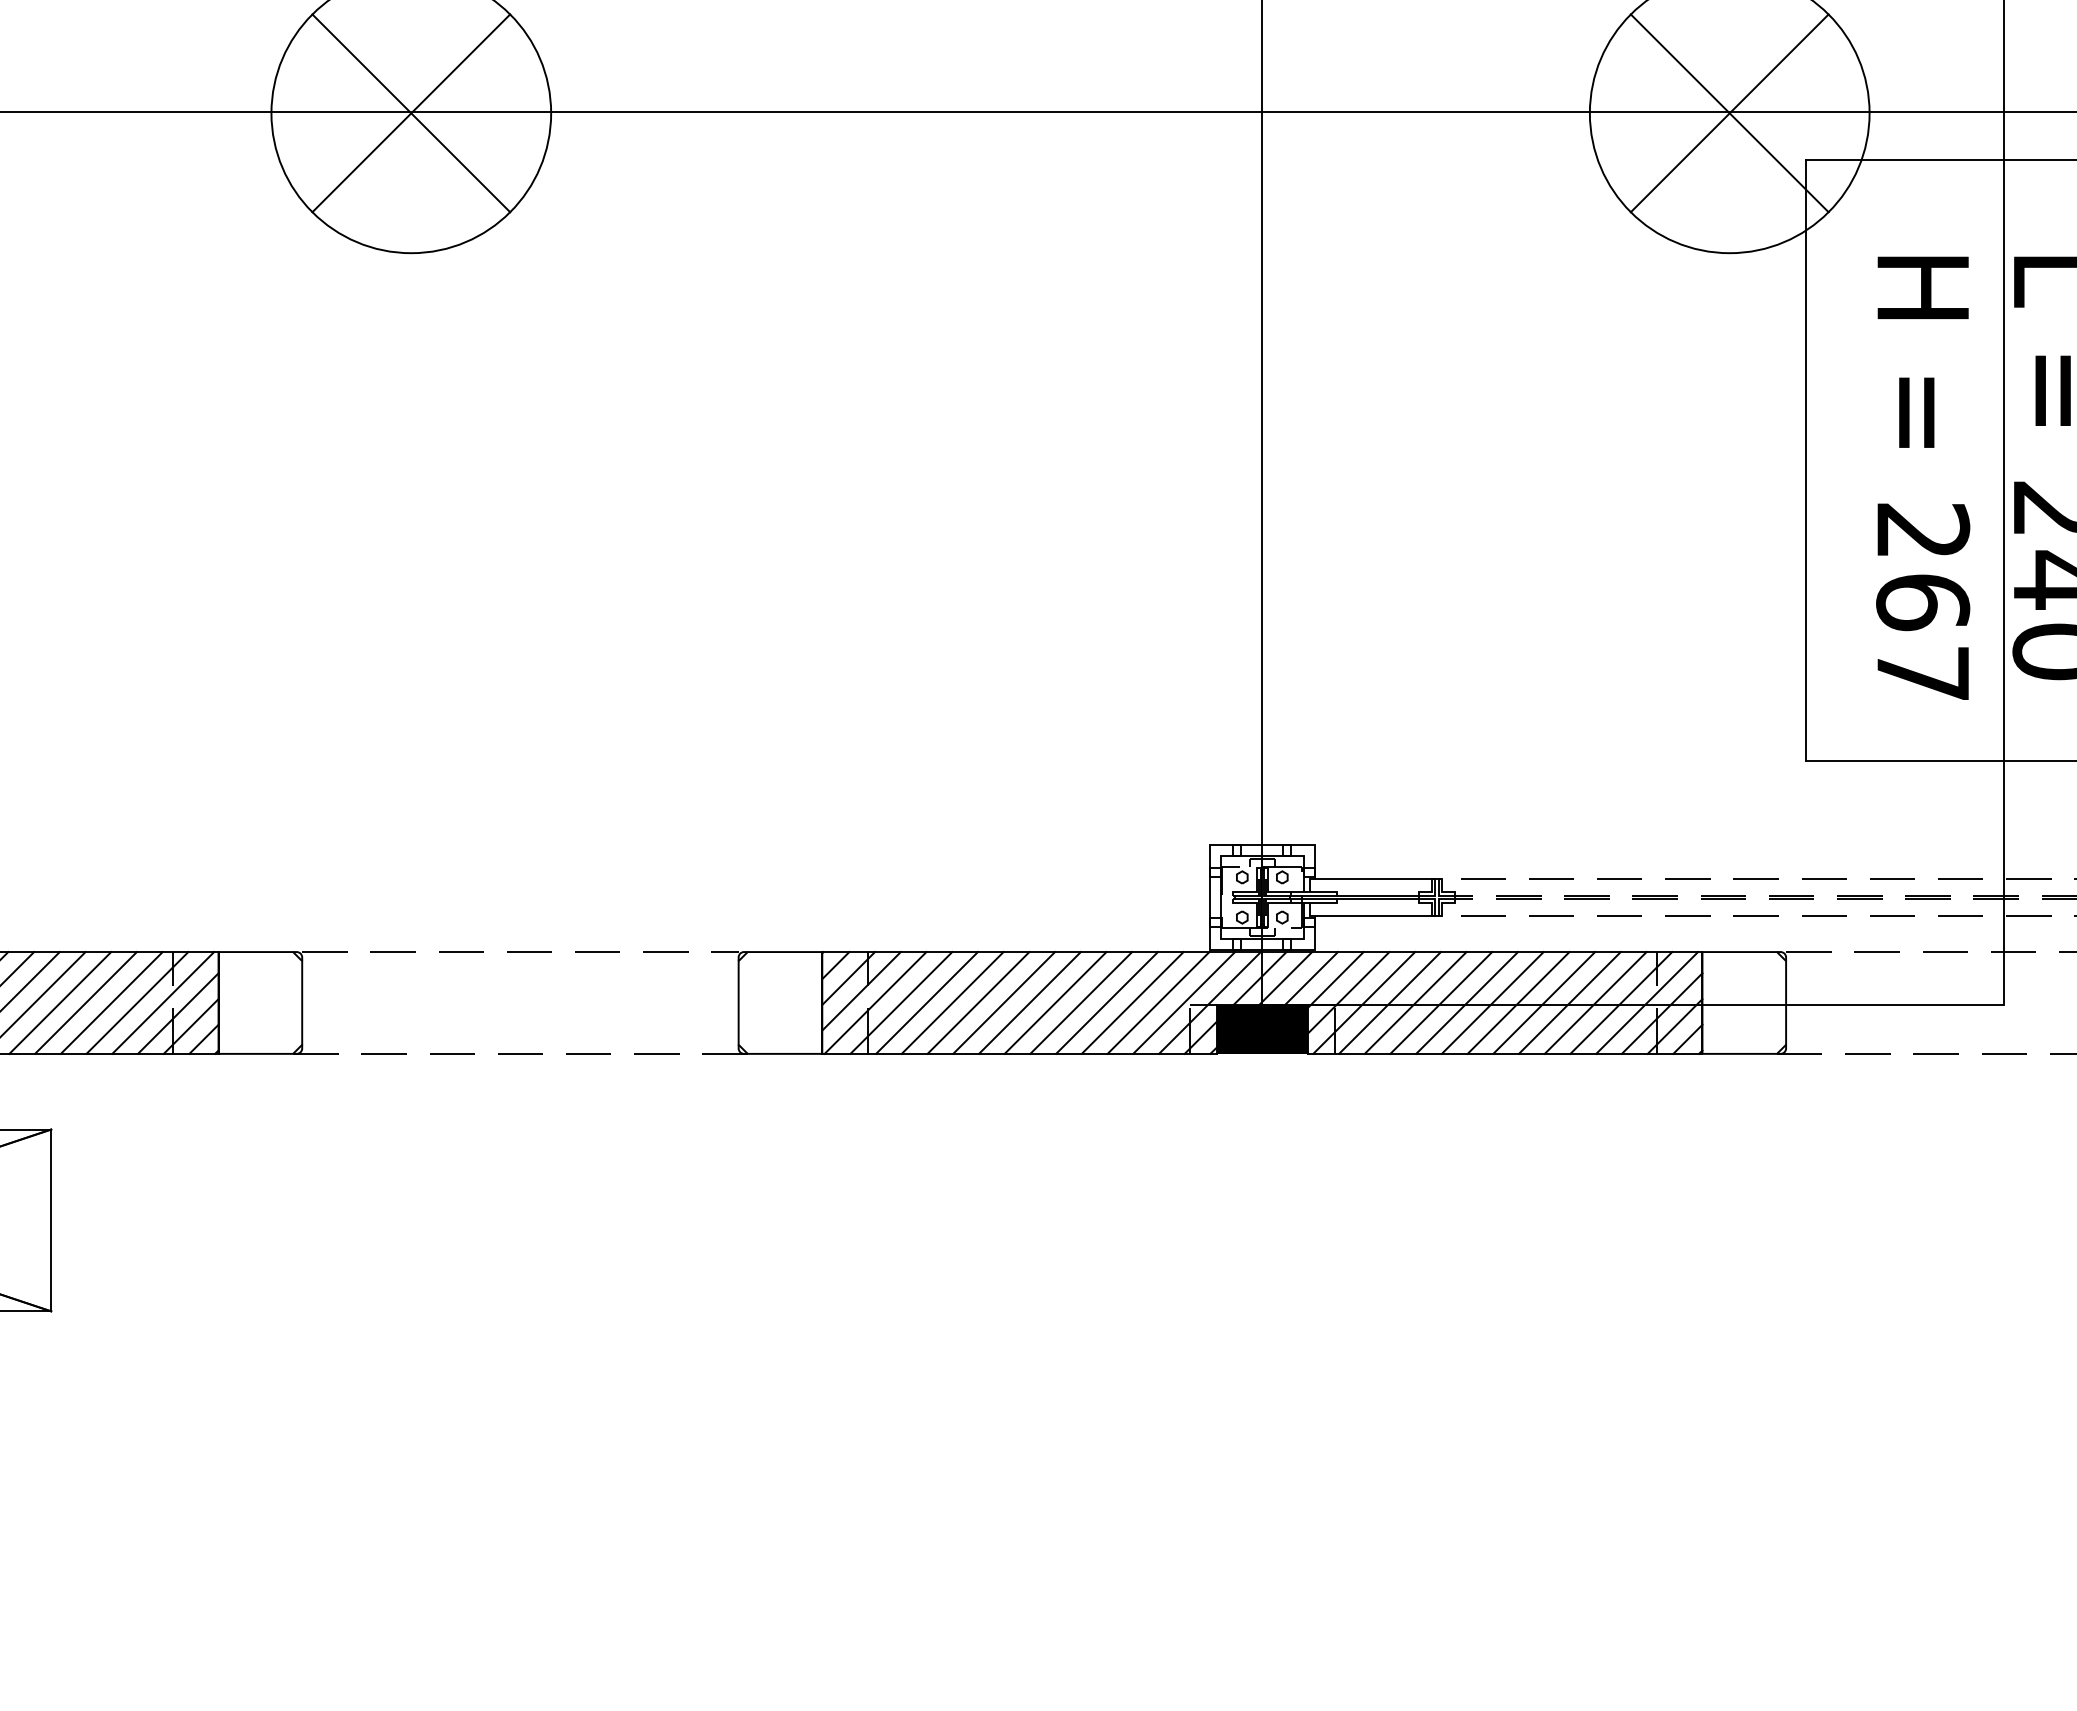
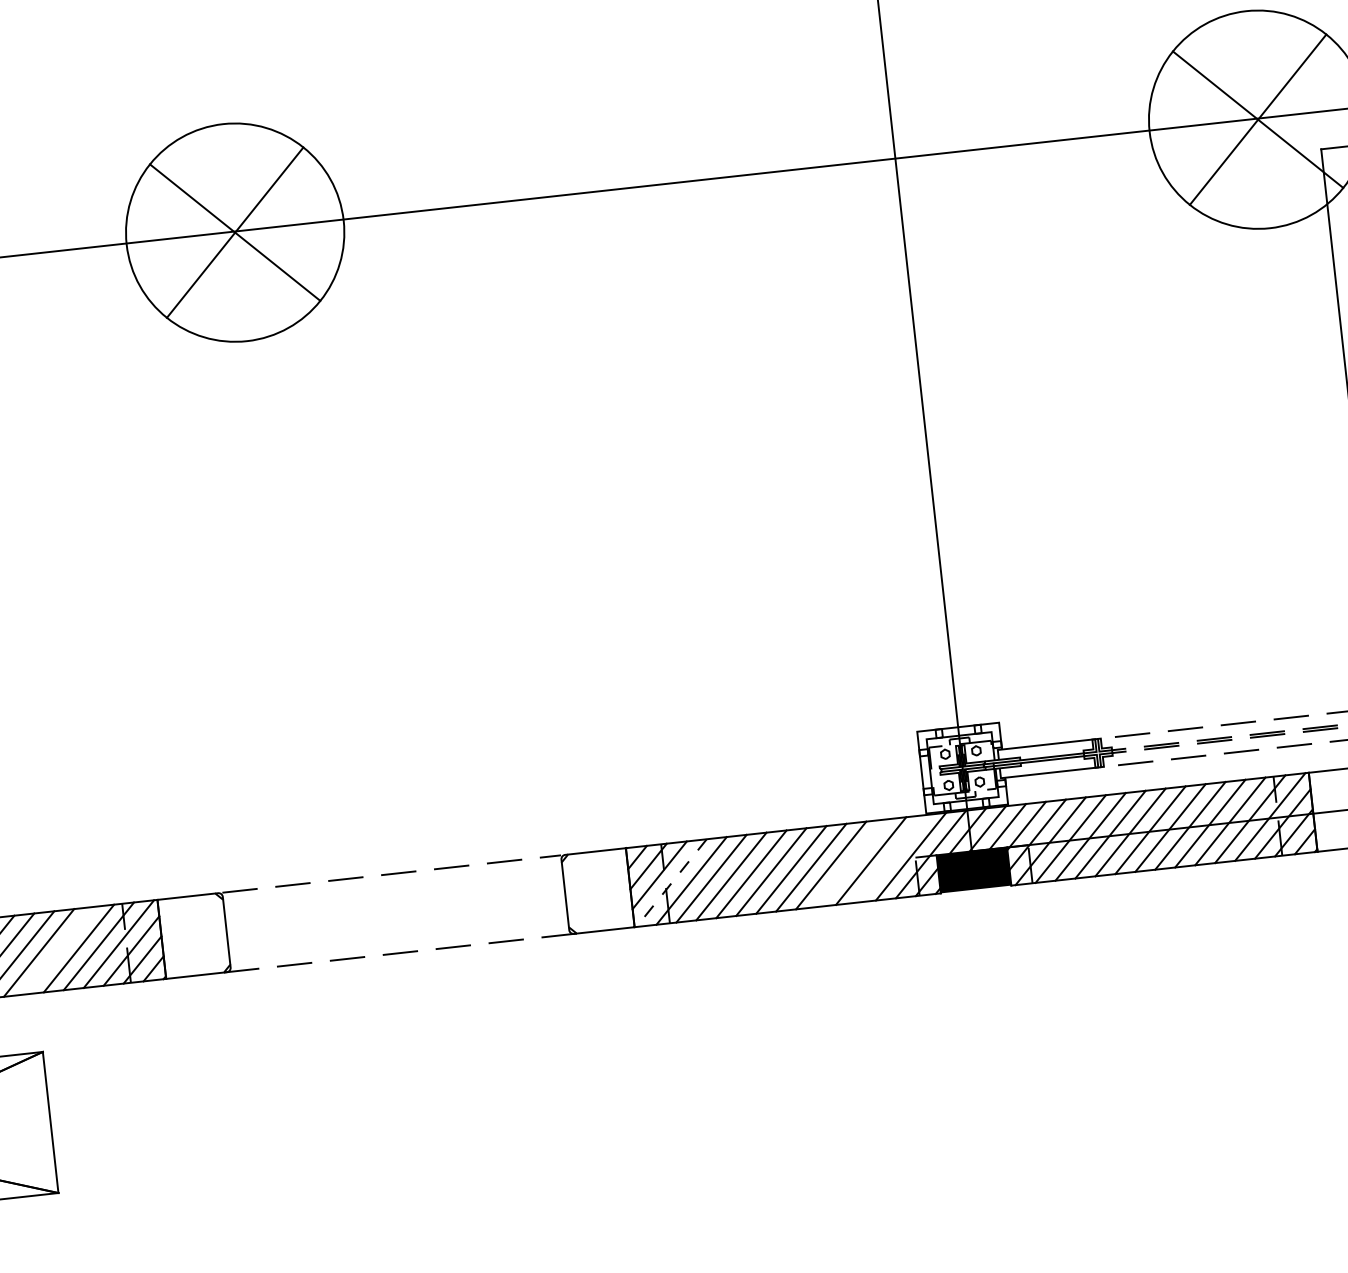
line: (85, 1002) -> (58, 950), removed
line: (1106, 1002) -> (850, 862), removed
line: (1158, 1002) -> (891, 858), removed
line: (875, 1003) -> (671, 883), solid -> dashed

